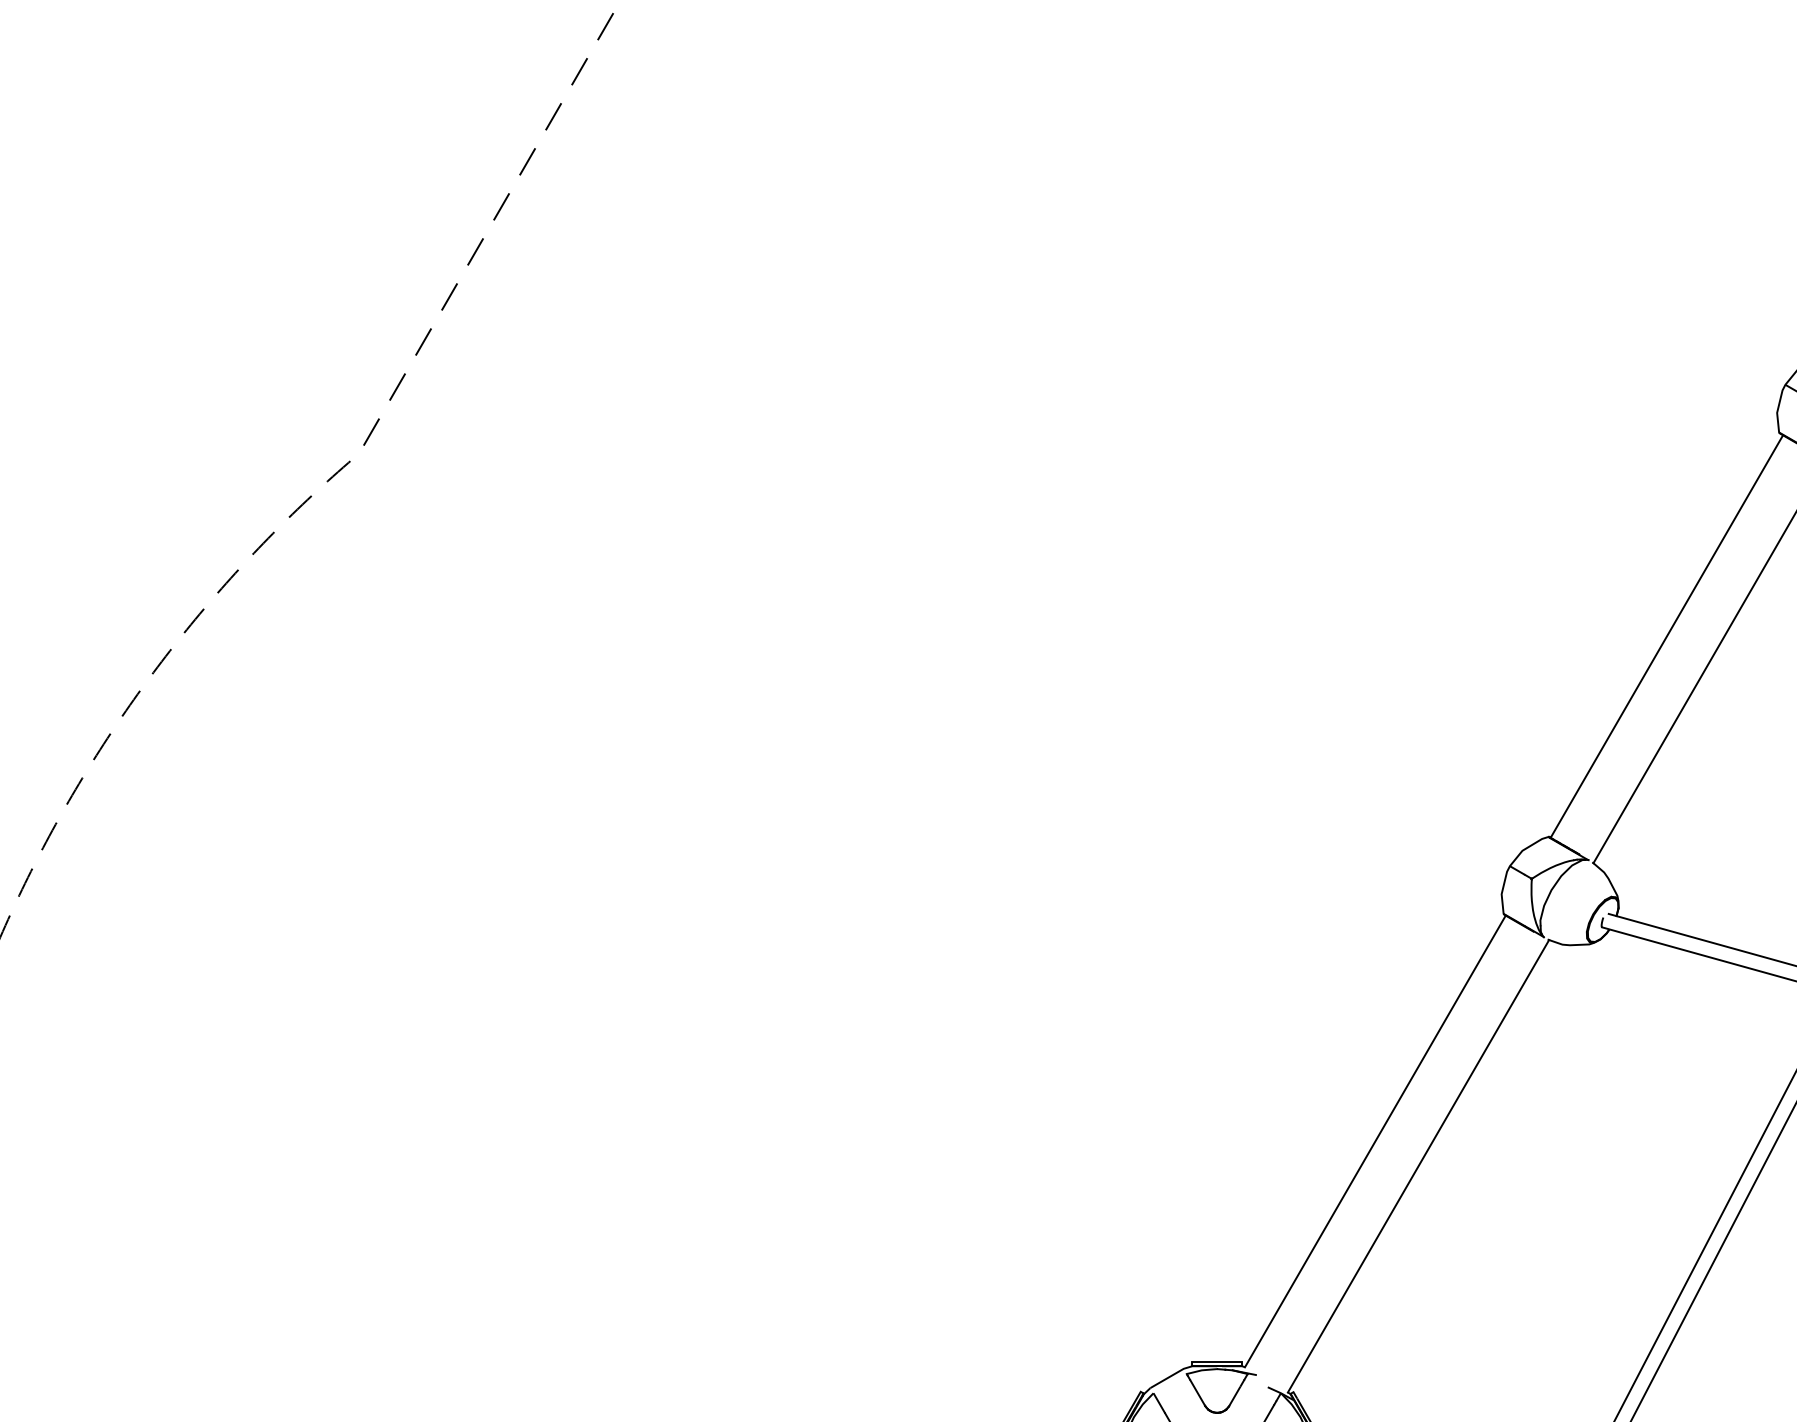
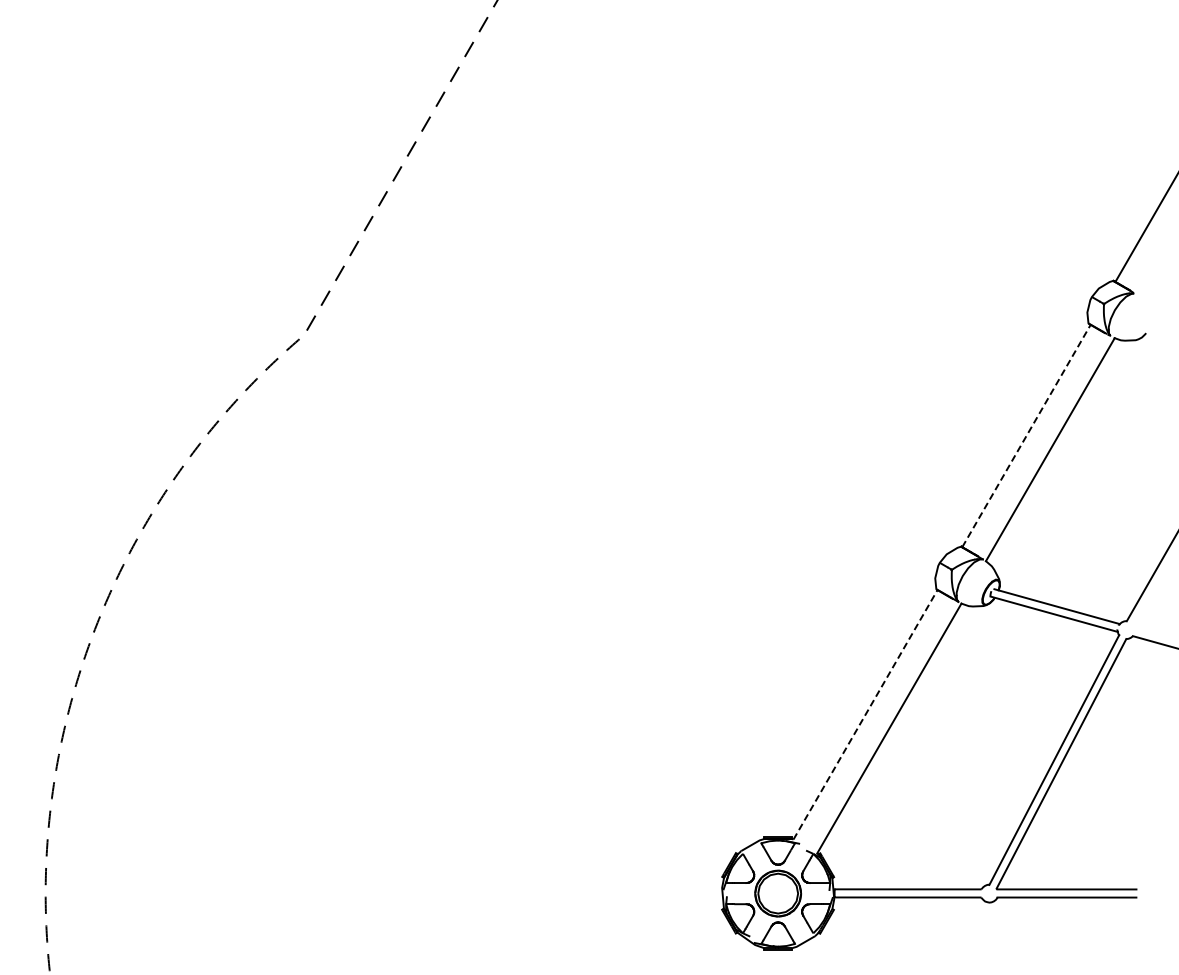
line: (1666, 635) -> (1026, 435), solid -> dashed
line: (1375, 1140) -> (865, 714), solid -> dashed

